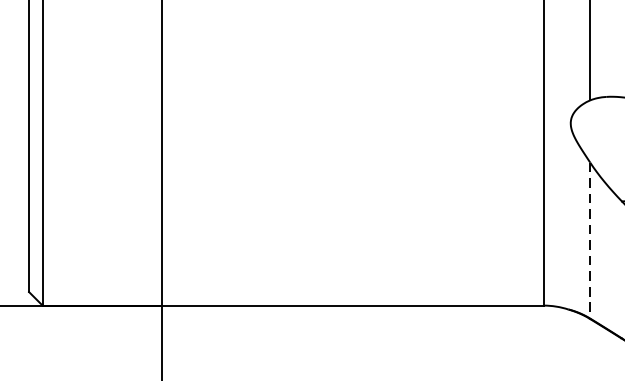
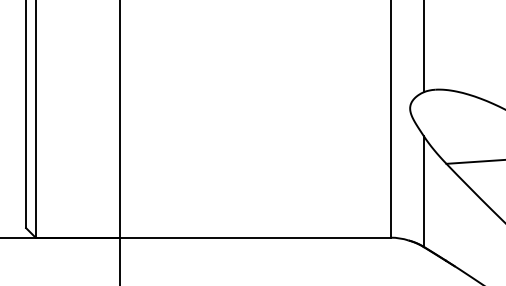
line: (589, 241) -> (423, 192), dashed -> solid

